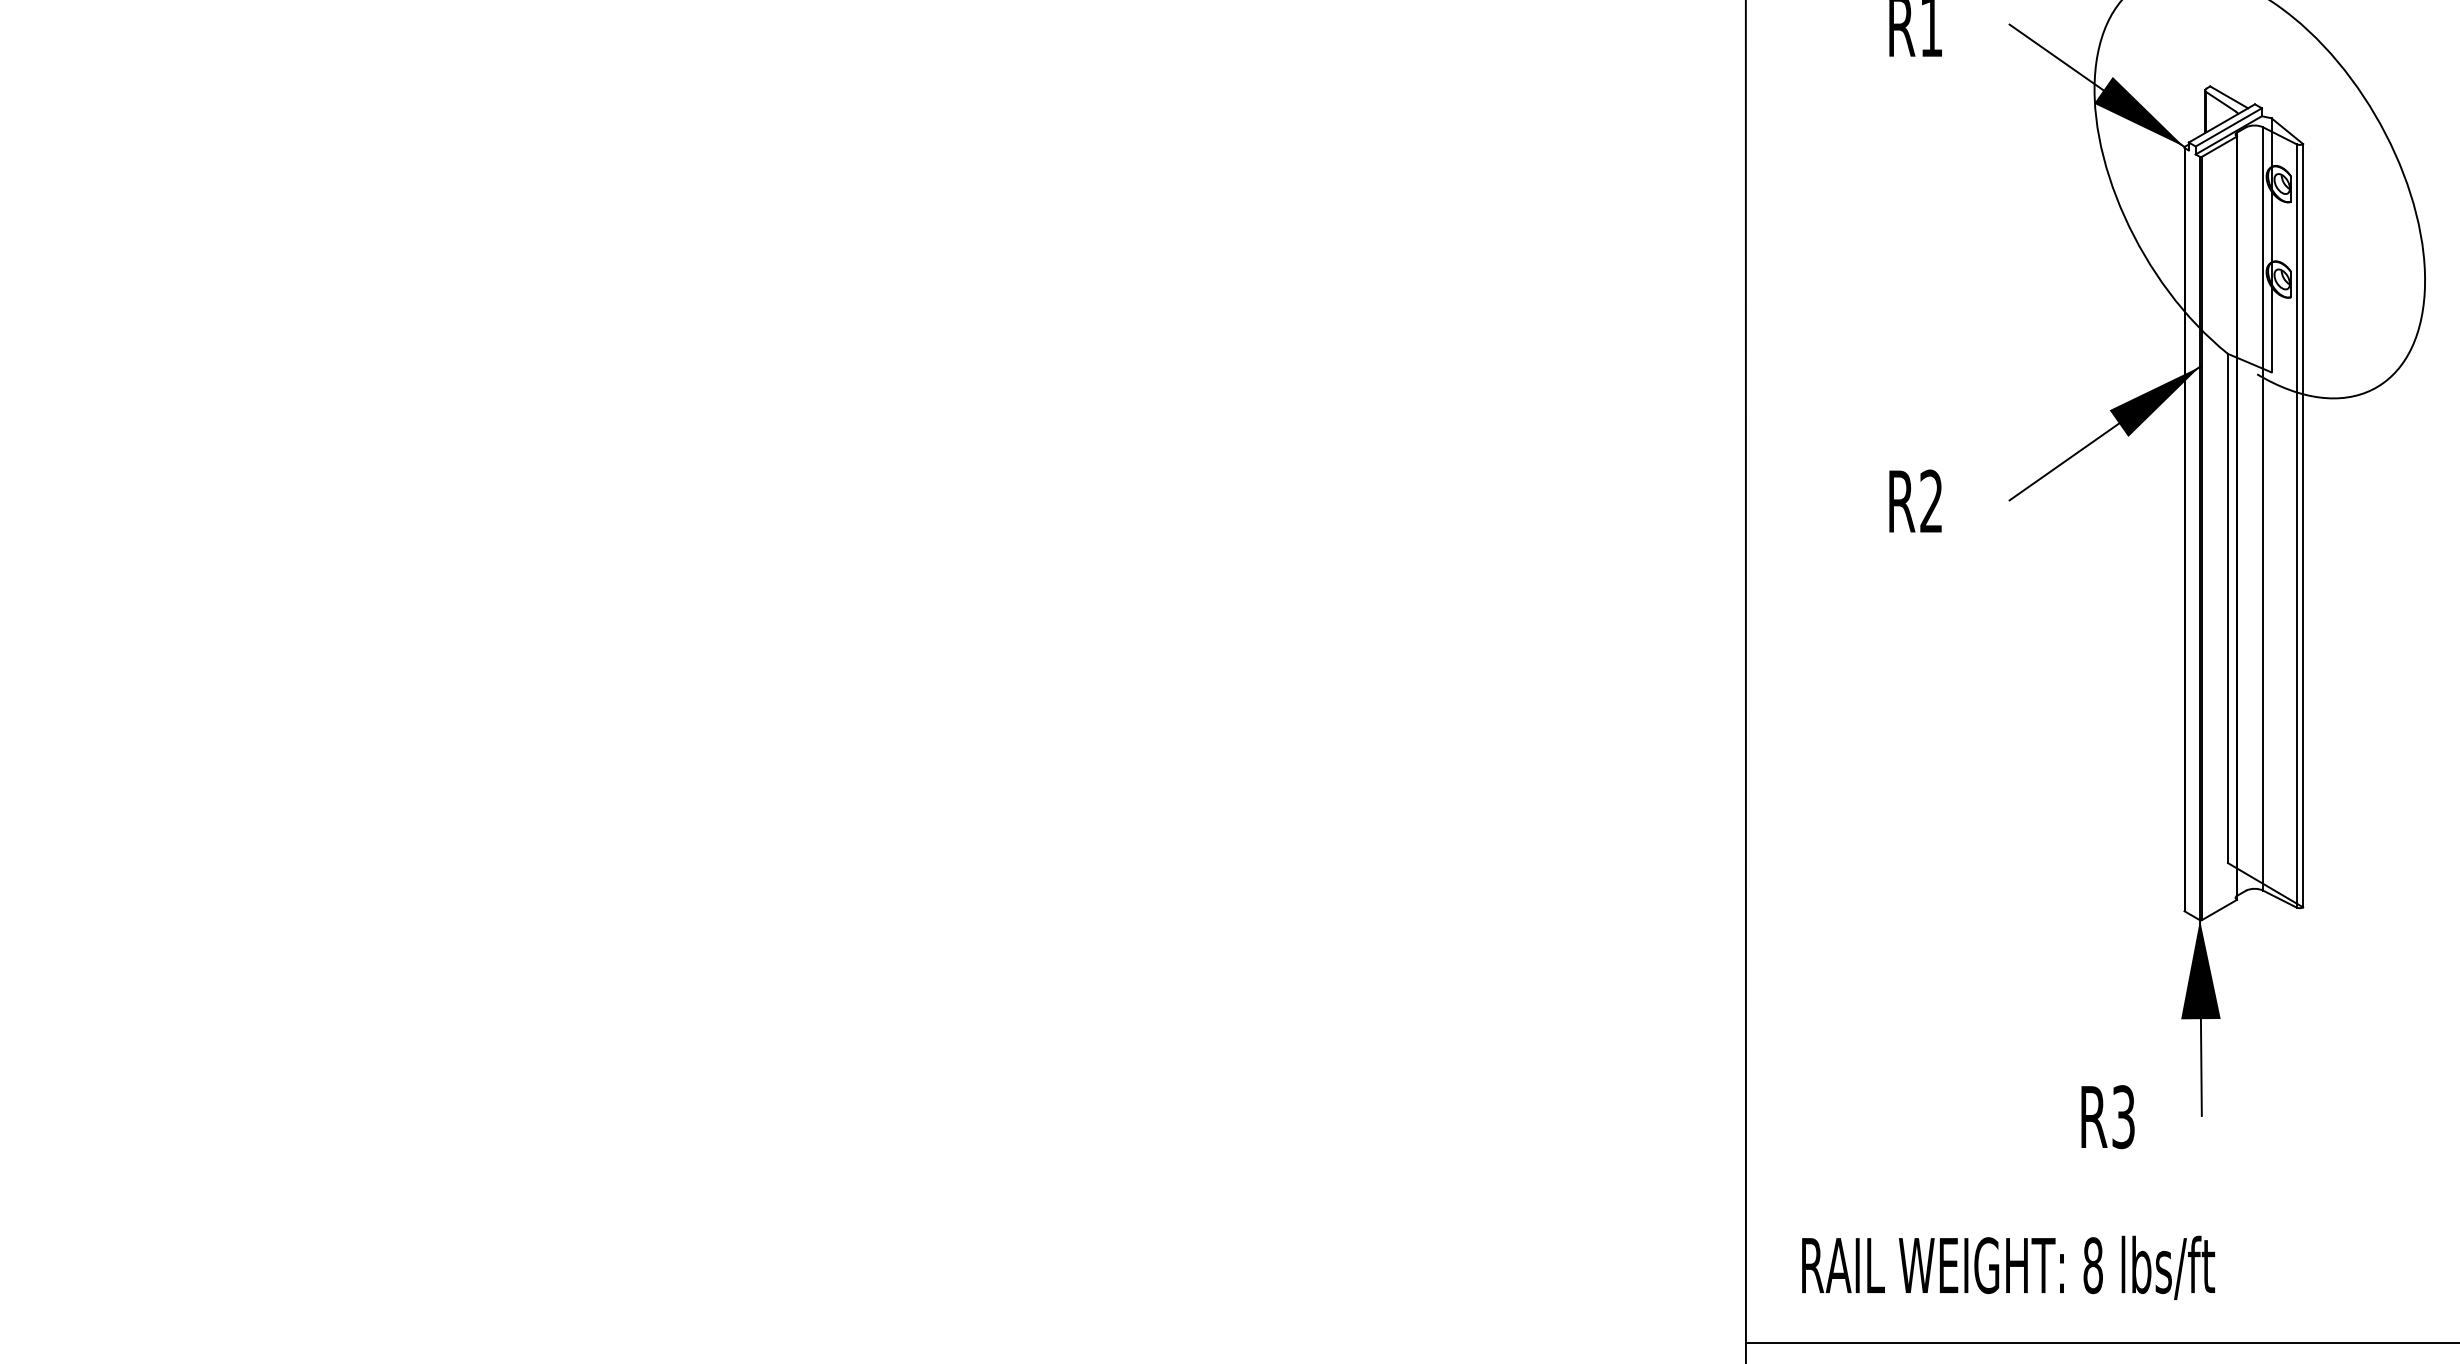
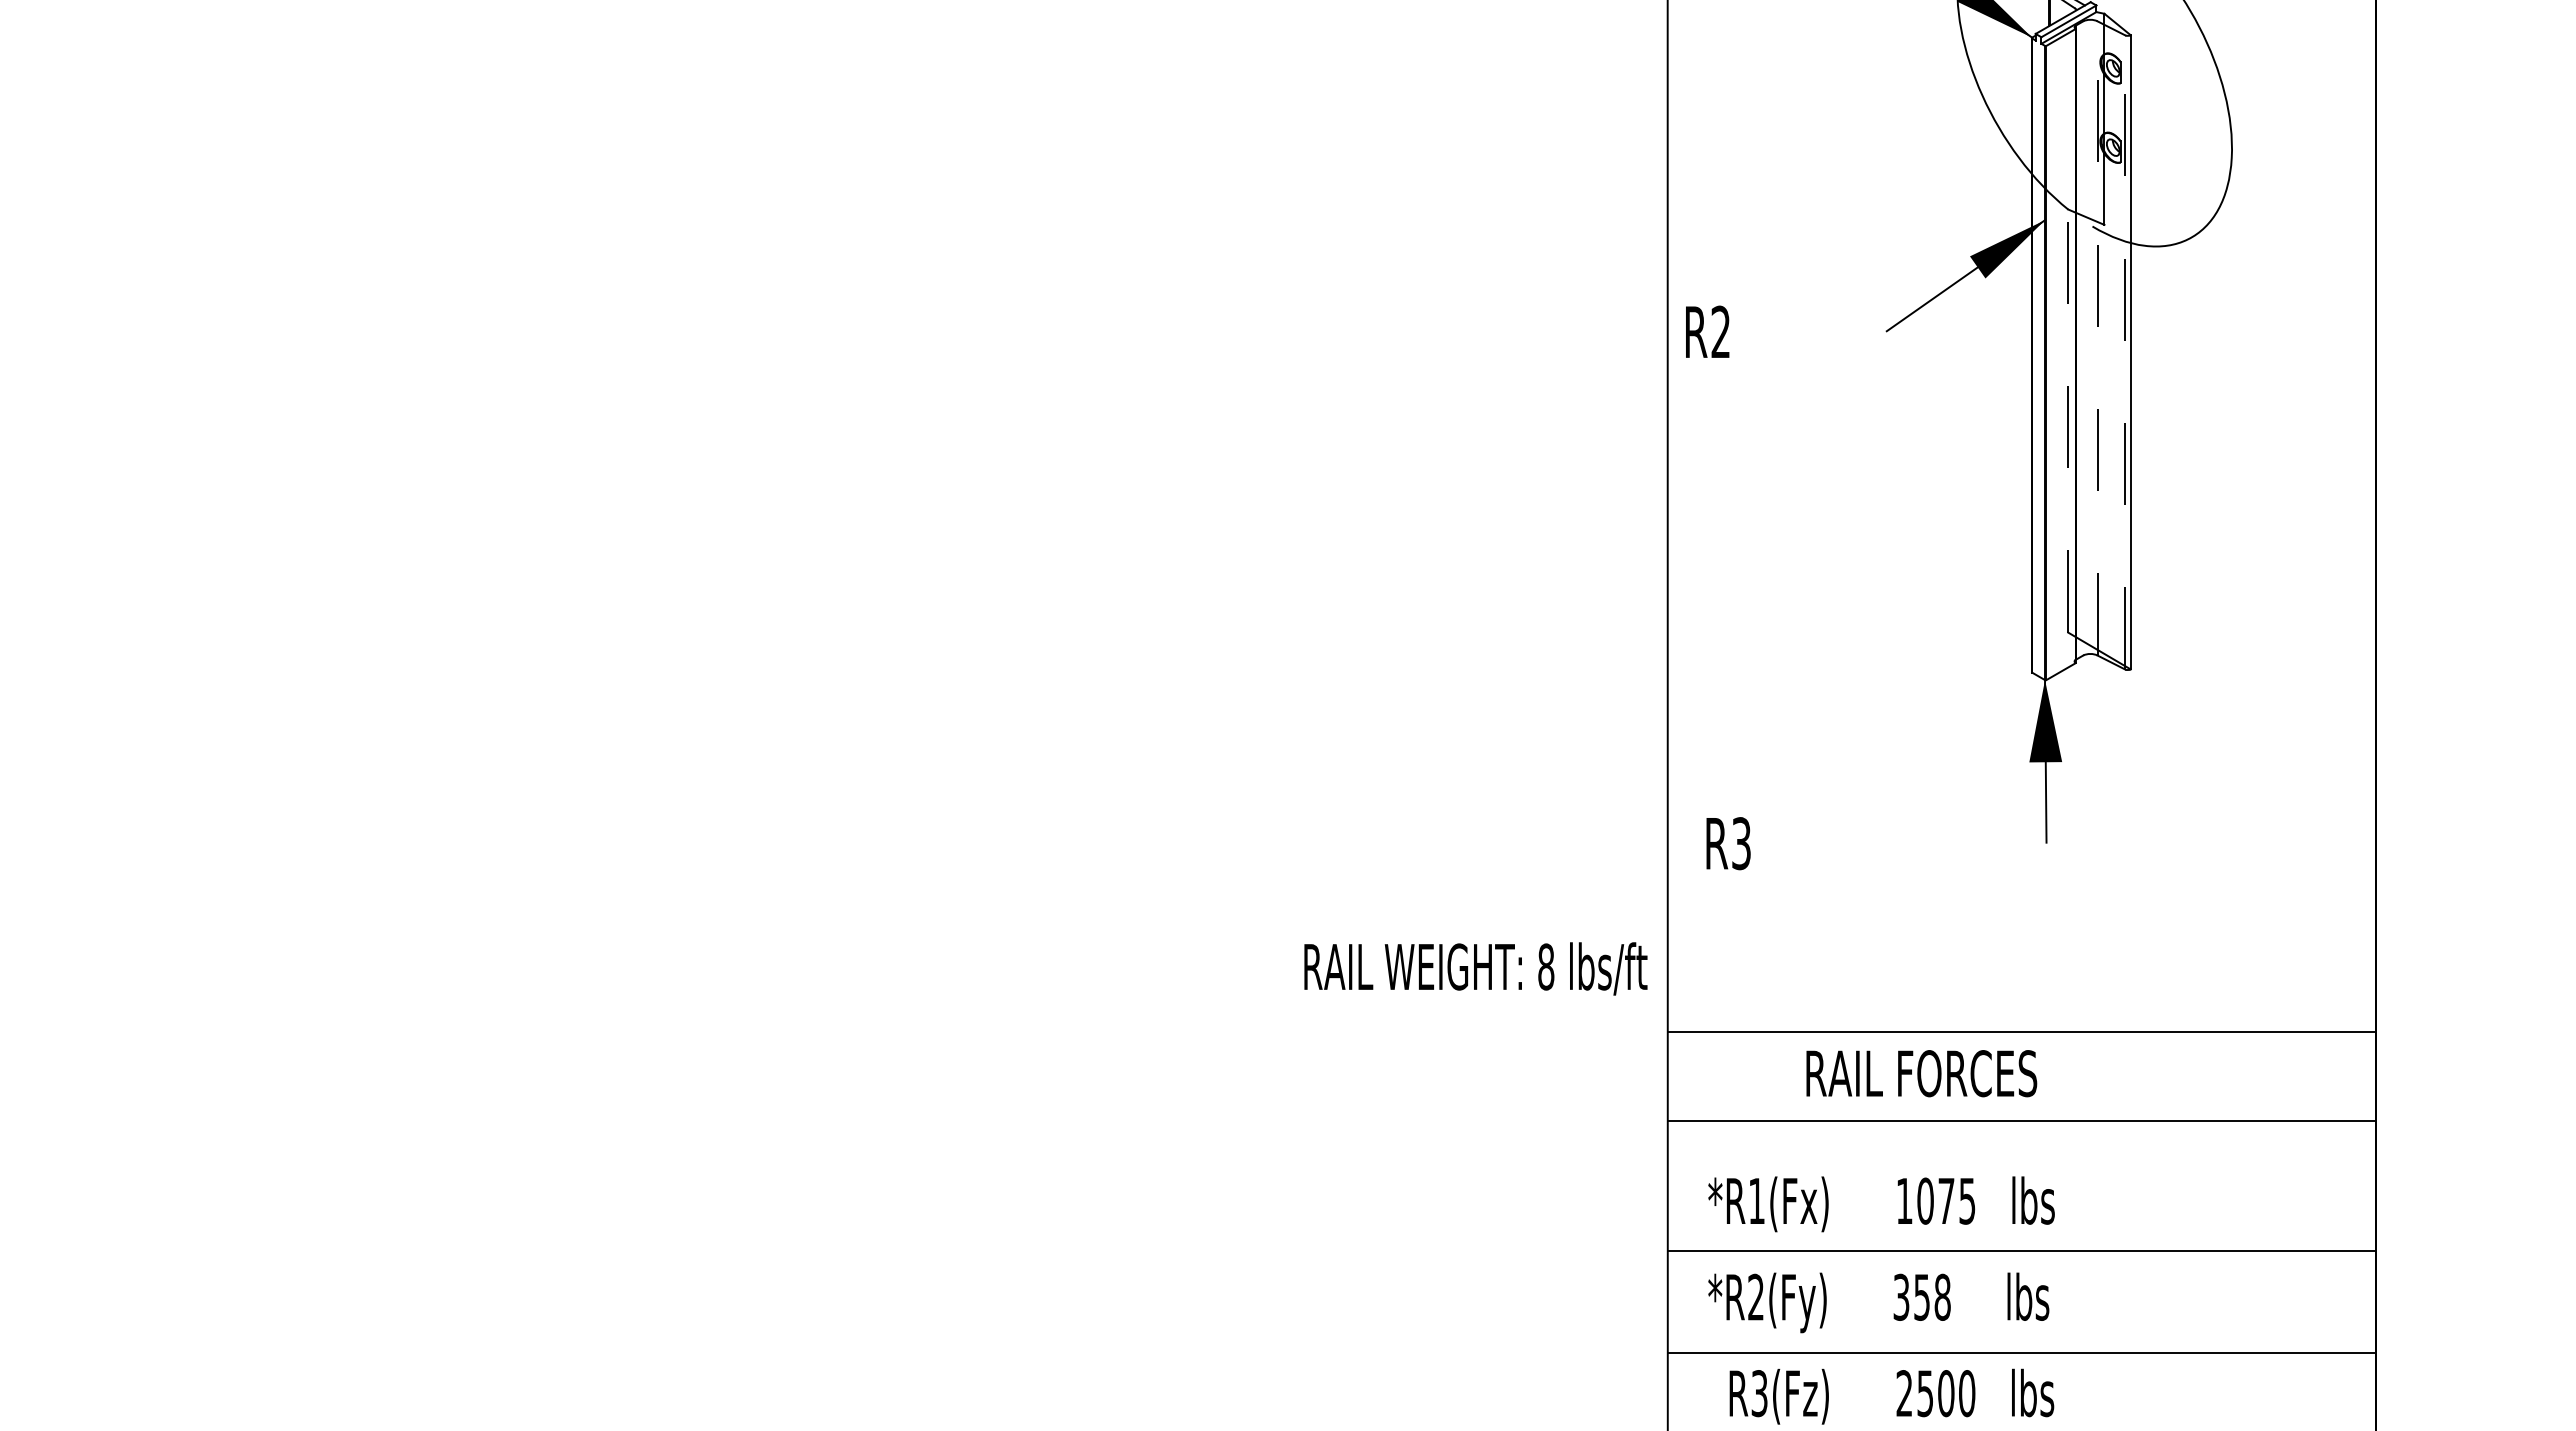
text: (1915, 500) -> (1707, 331), moved
line: (2263, 507) -> (2097, 337), solid -> dashed
line: (2296, 524) -> (2125, 351), solid -> dashed
line: (2228, 609) -> (2068, 421), solid -> dashed
text: (2107, 1116) -> (1728, 843), moved
text: (2008, 1267) -> (1475, 968), moved

